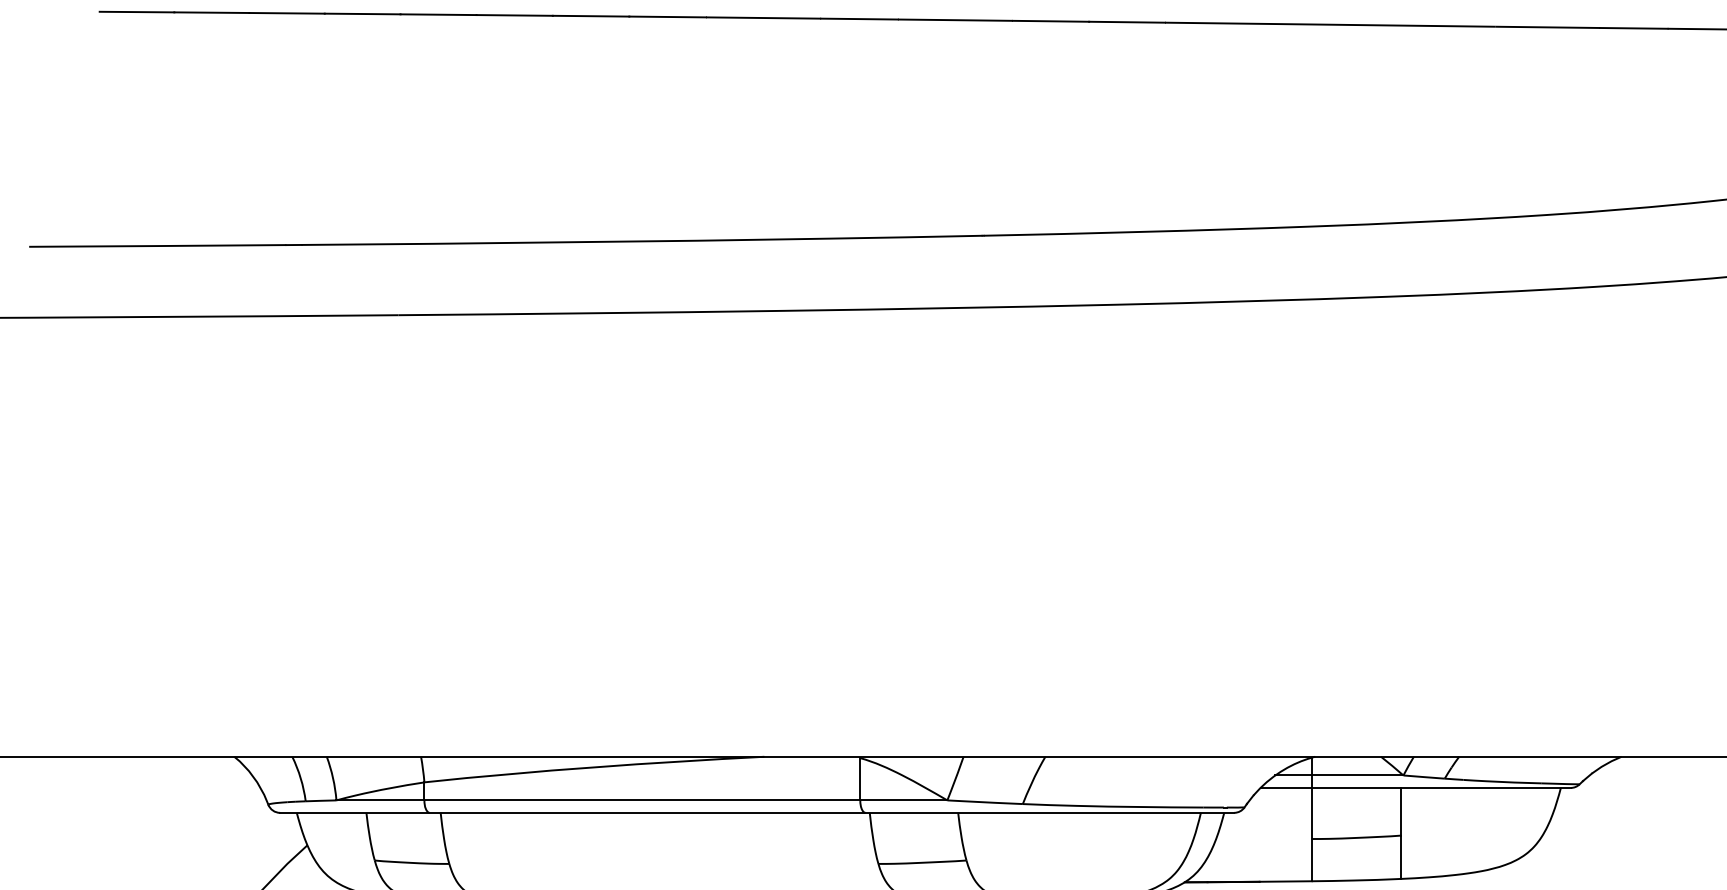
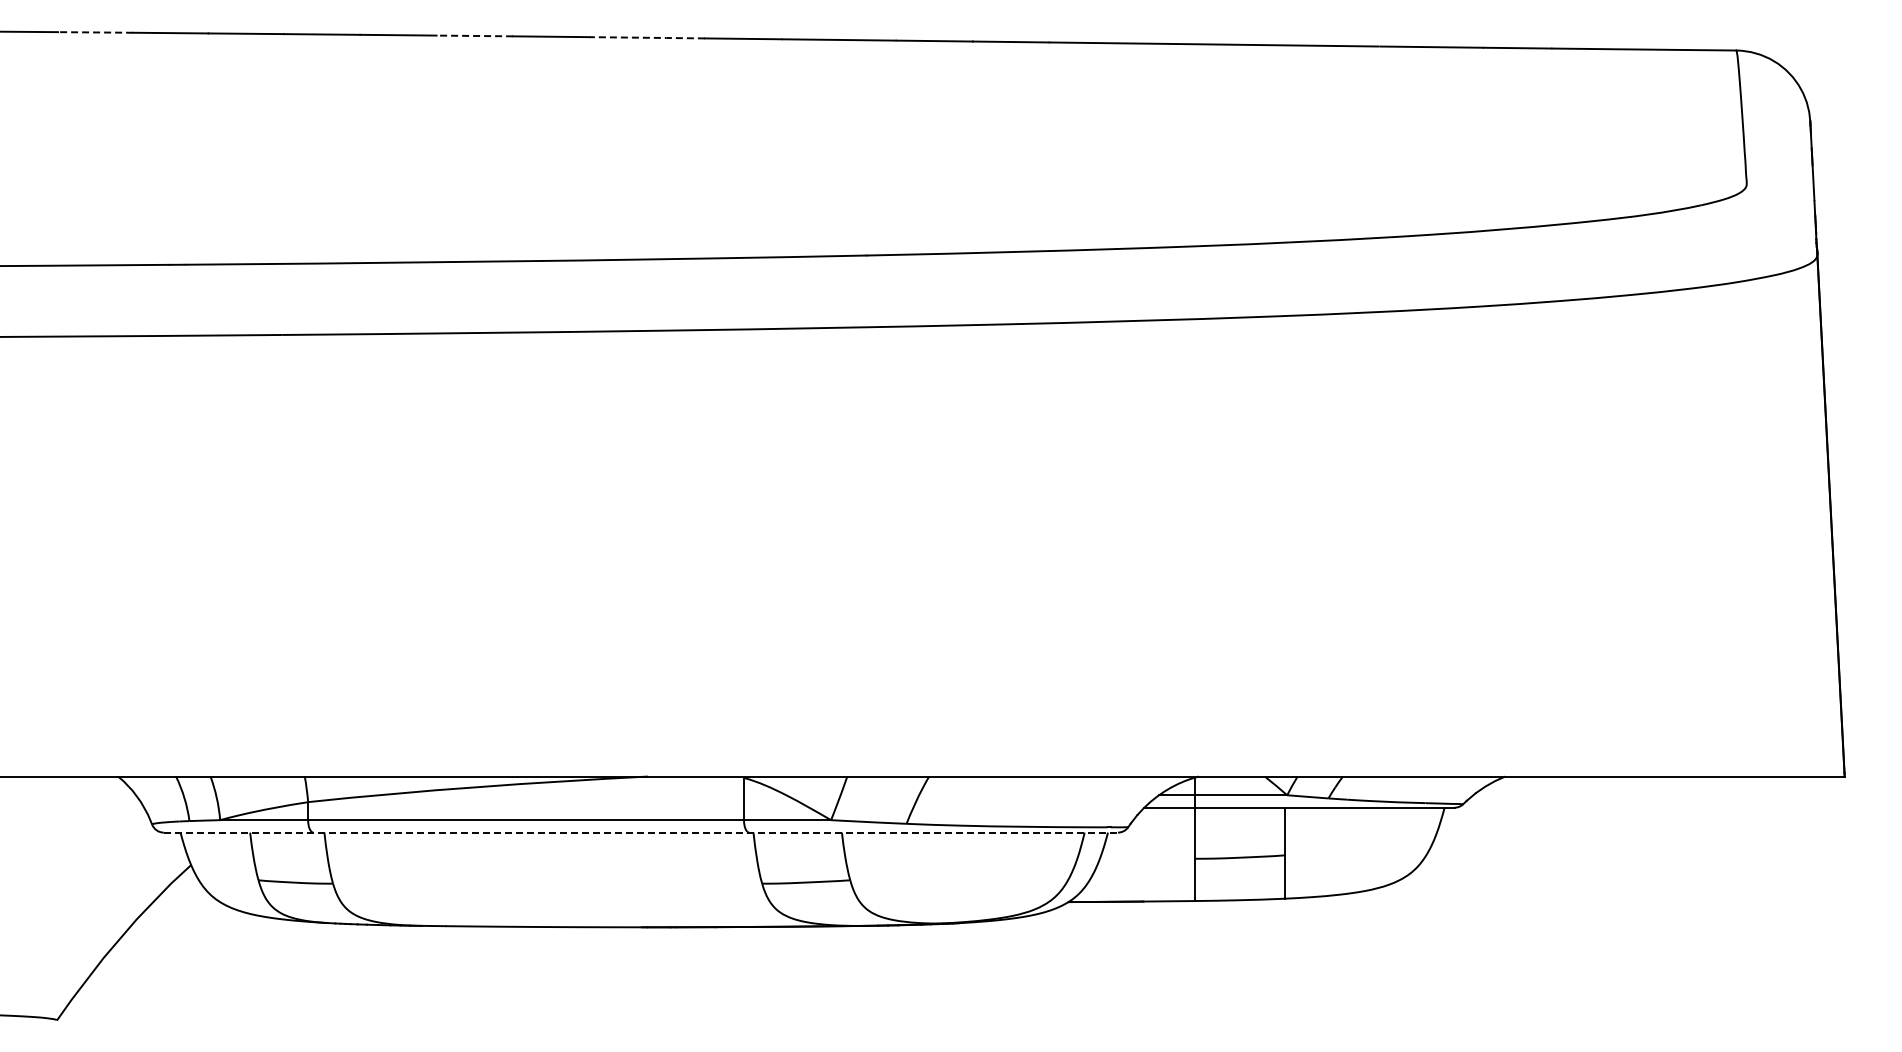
line: (211, 12) -> (95, 32), solid -> dashed
line: (590, 15) -> (474, 35), solid -> dashed
line: (763, 17) -> (647, 37), solid -> dashed
line: (757, 812) -> (641, 832), solid -> dashed

